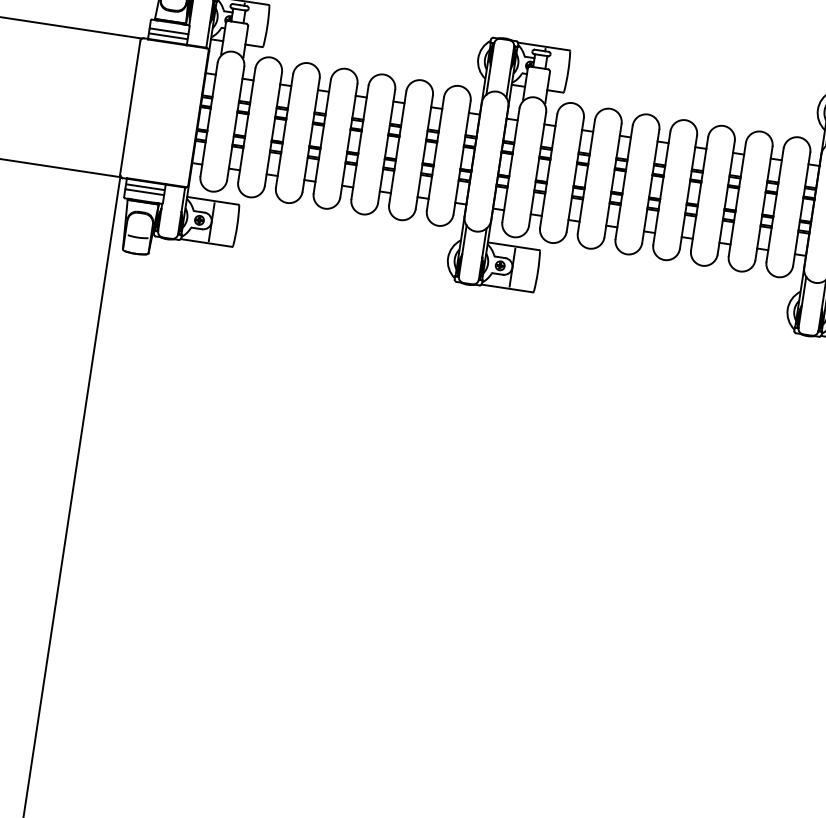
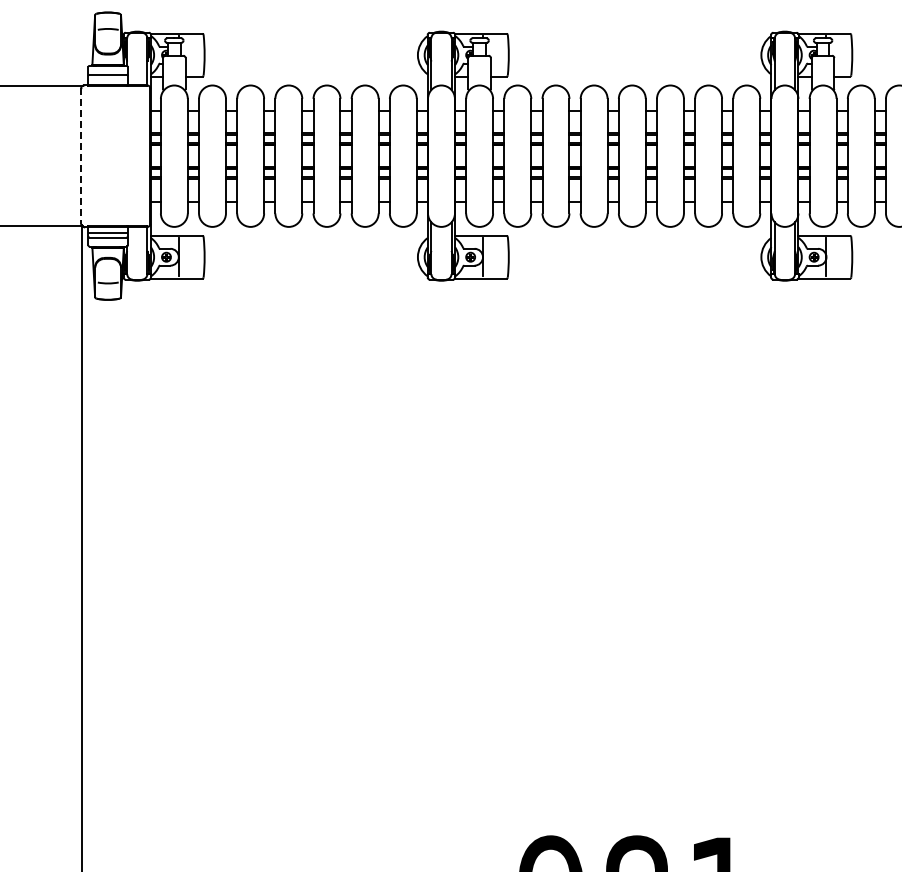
line: (167, 35) -> (107, 79), removed
line: (130, 108) -> (81, 156), solid -> dashed

